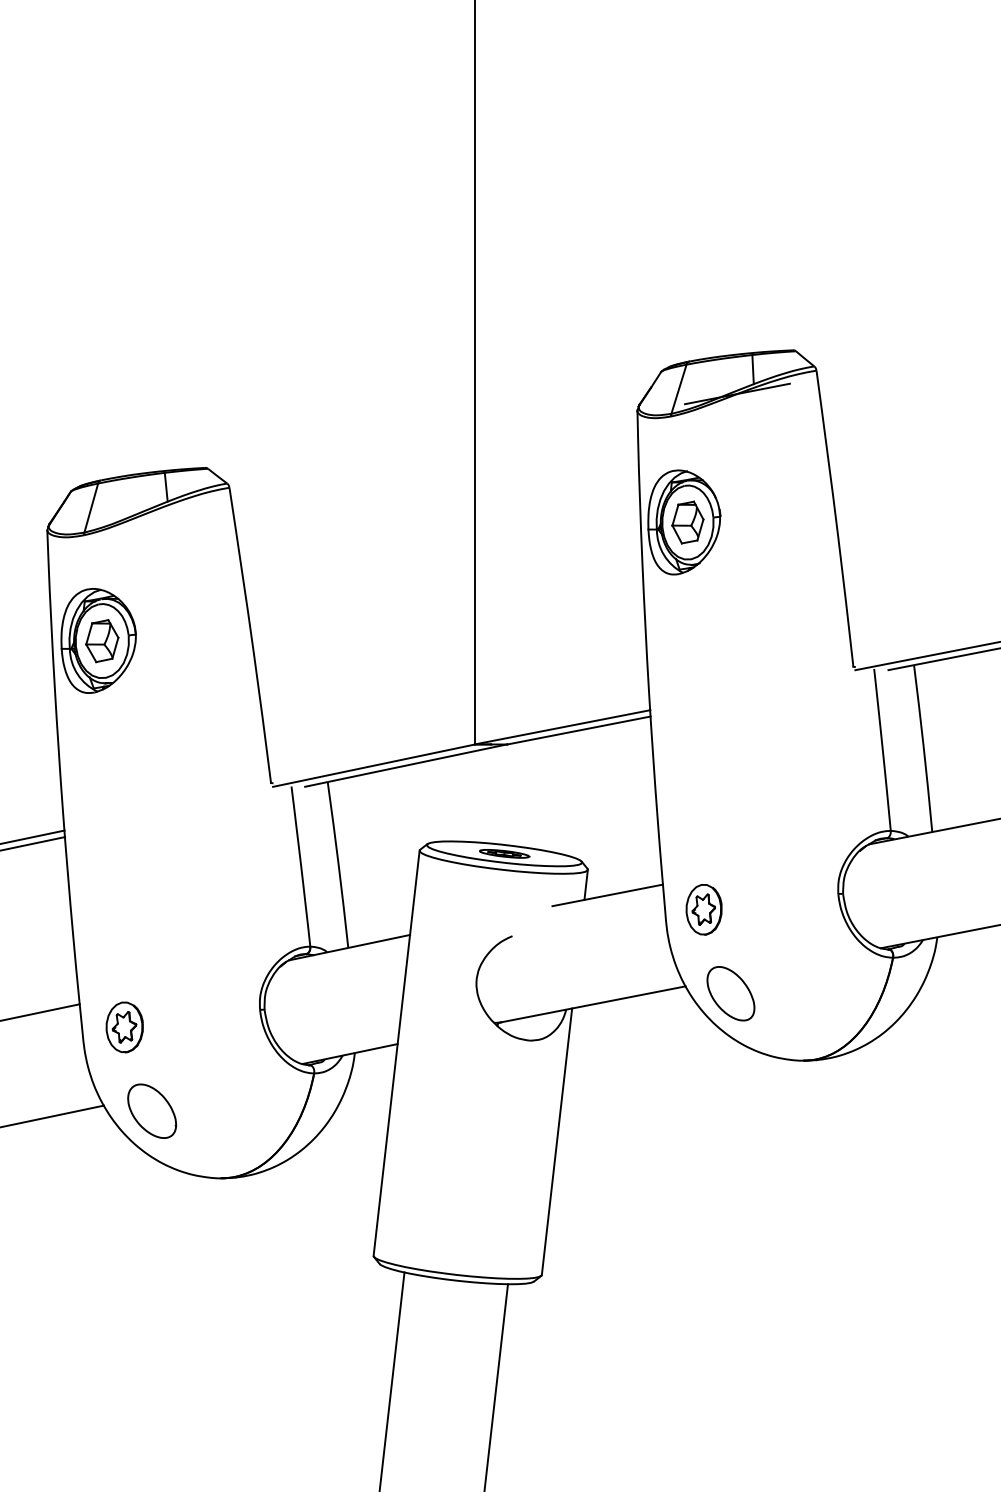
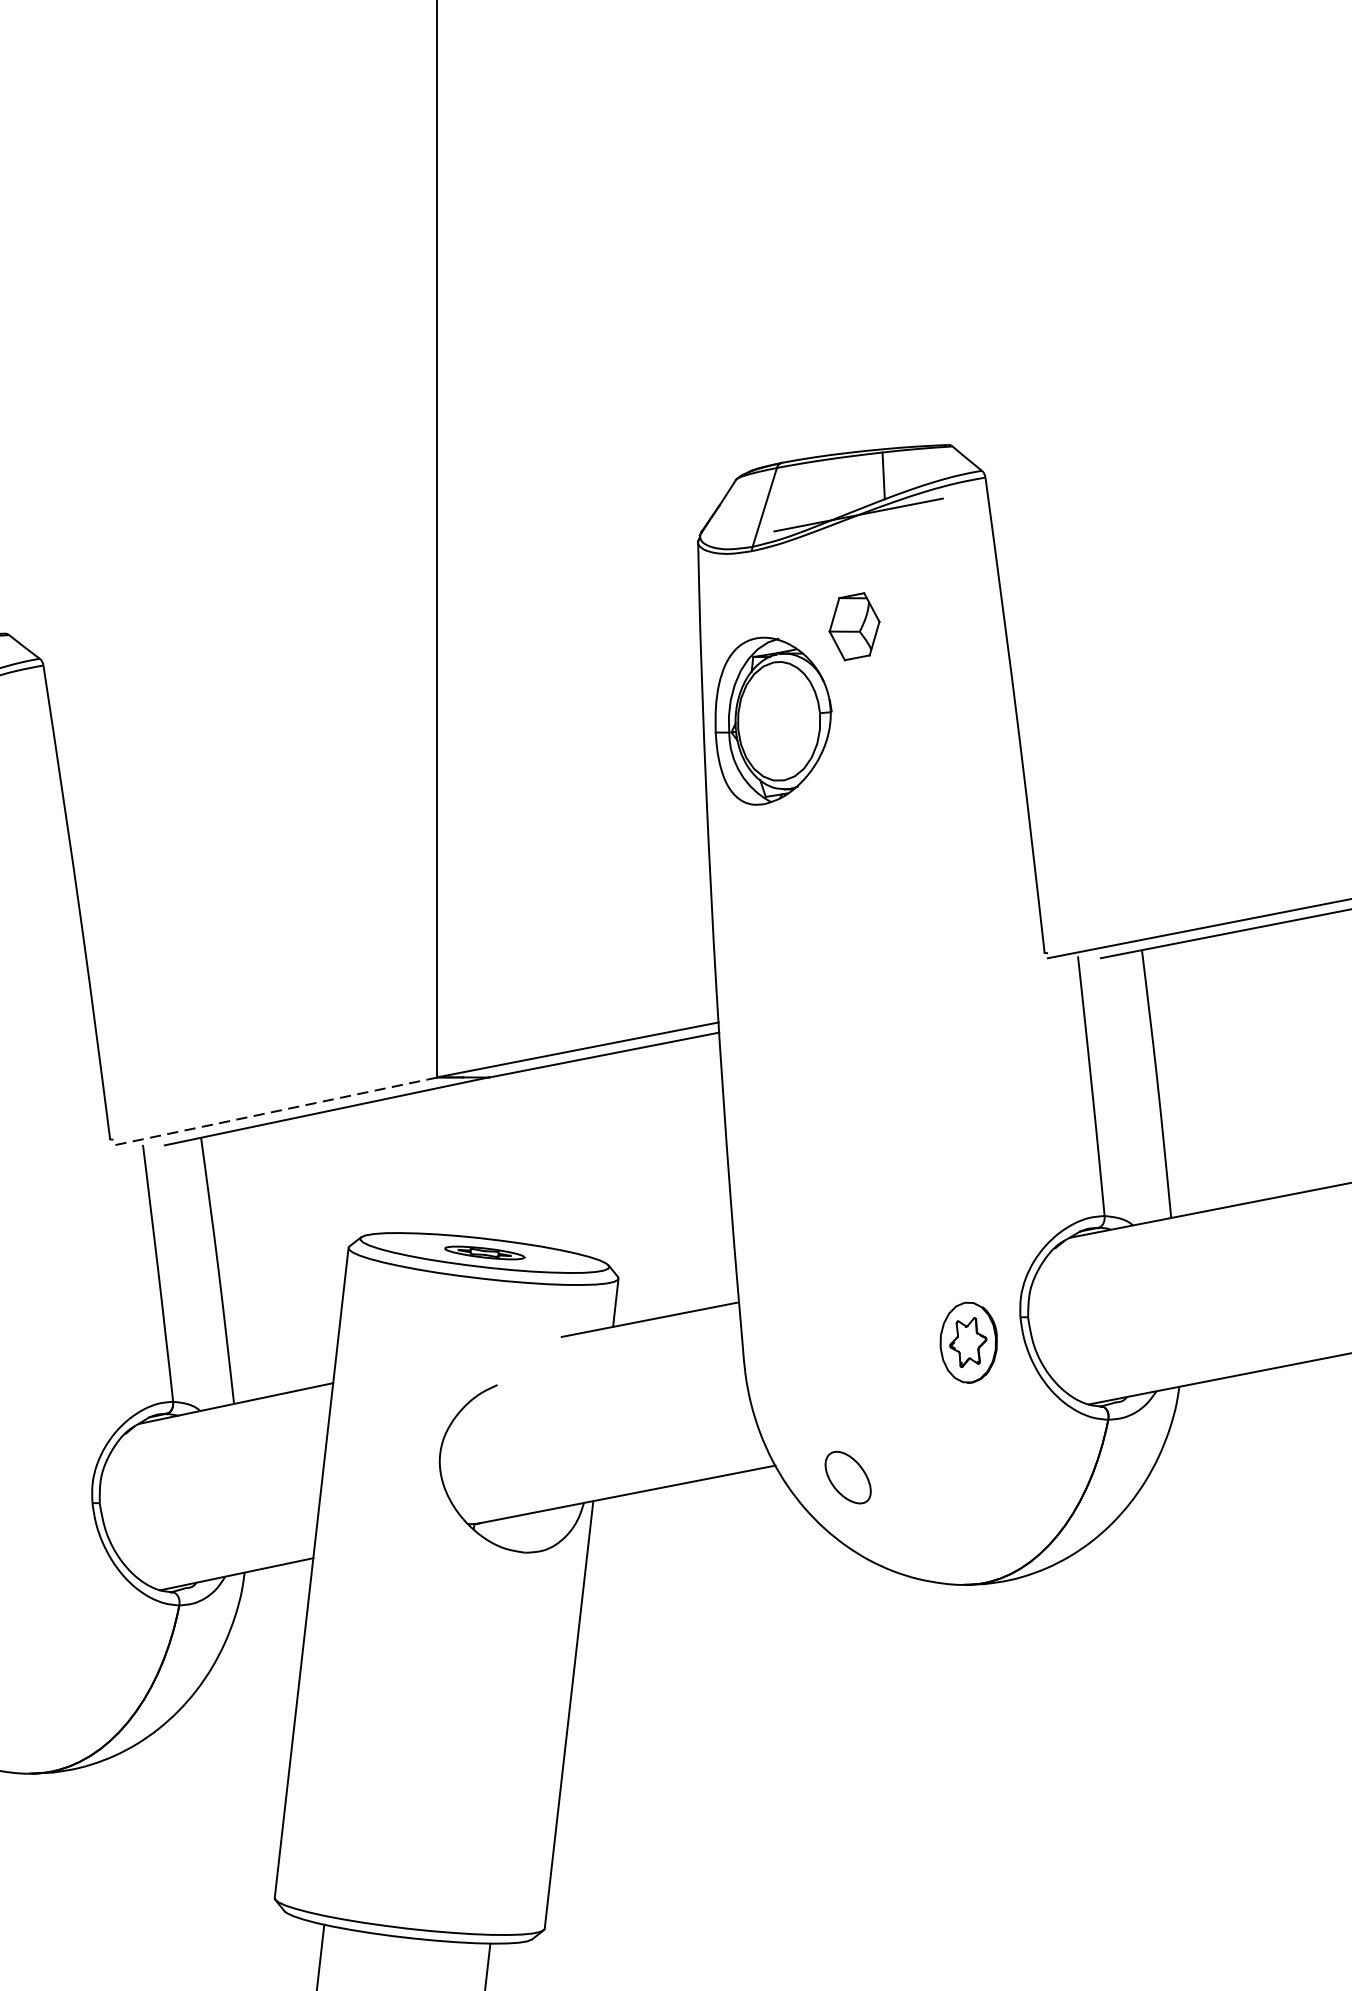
part: (687, 522) -> (853, 626), moved
line: (373, 765) -> (274, 1111), solid -> dashed
part: (703, 909) -> (967, 1342), moved
part: (730, 993) -> (847, 1477), size x0.6

